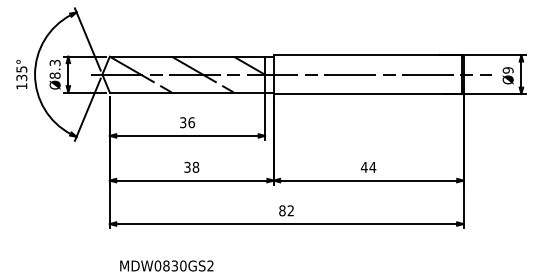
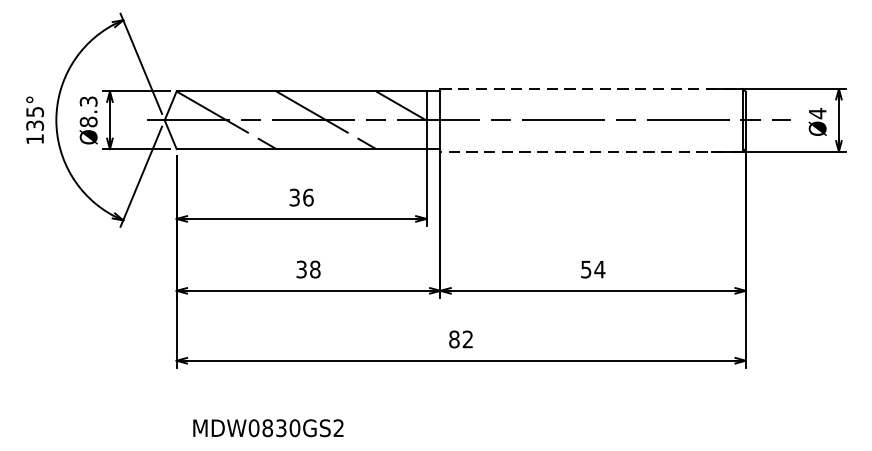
line: (368, 55) -> (592, 89), solid -> dashed
text: (507, 70) -> (816, 113), Ø9 -> Ø4
line: (367, 94) -> (591, 152), solid -> dashed
text: (363, 167) -> (584, 269), 44 -> 54

